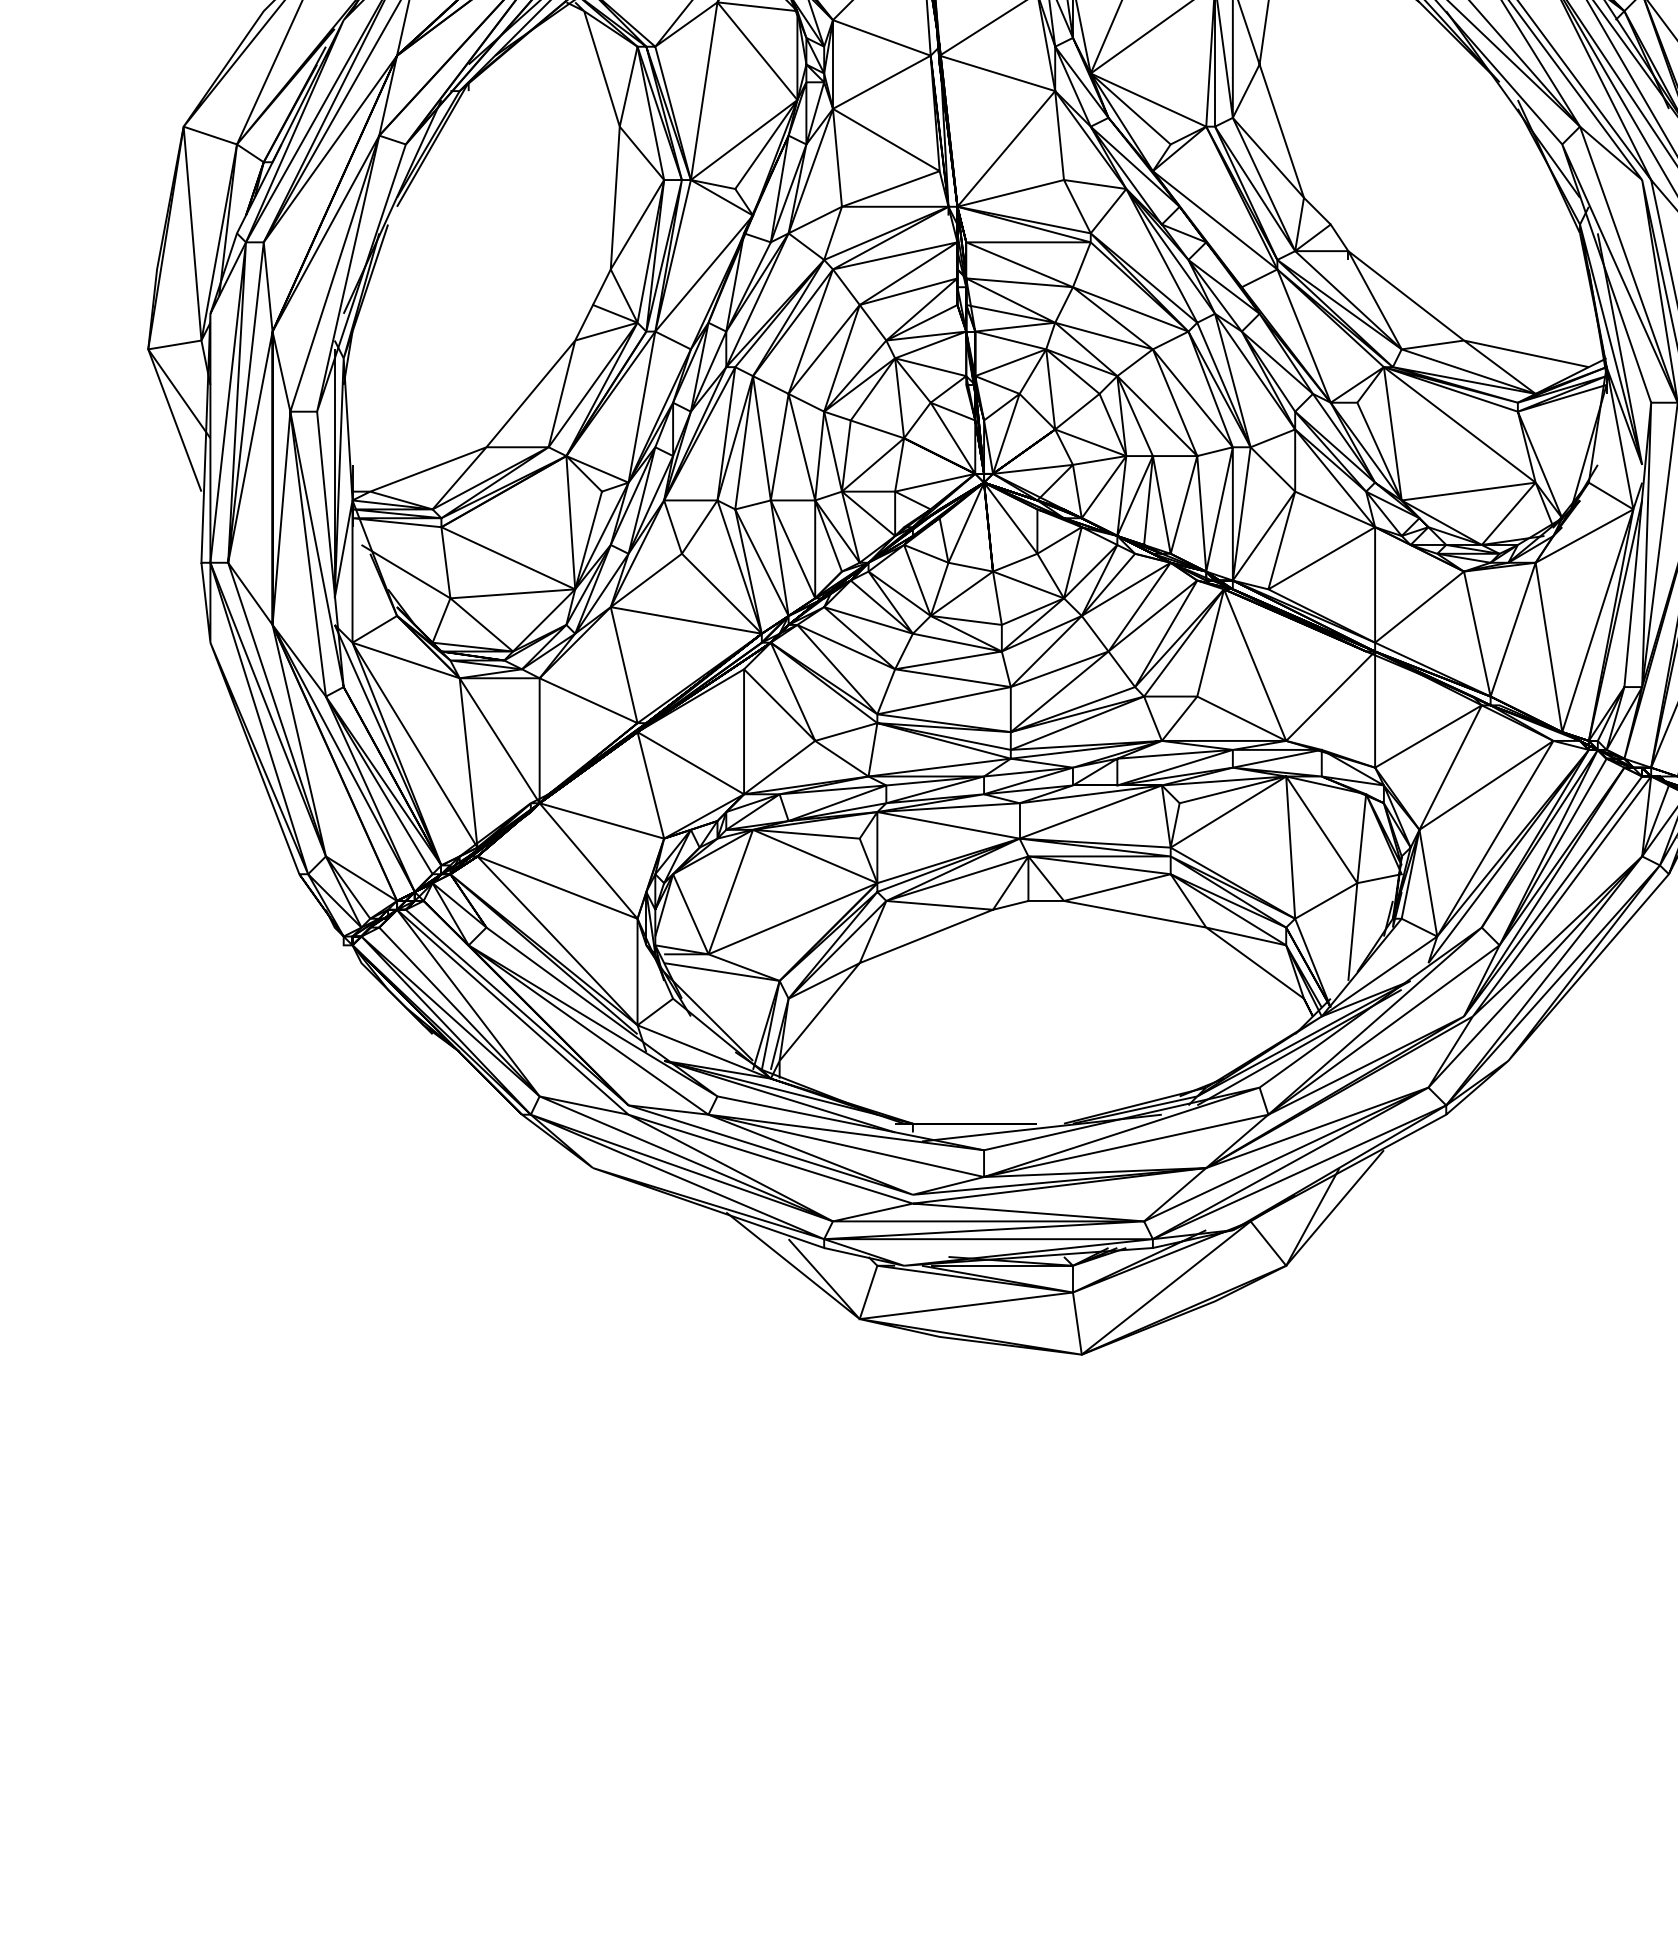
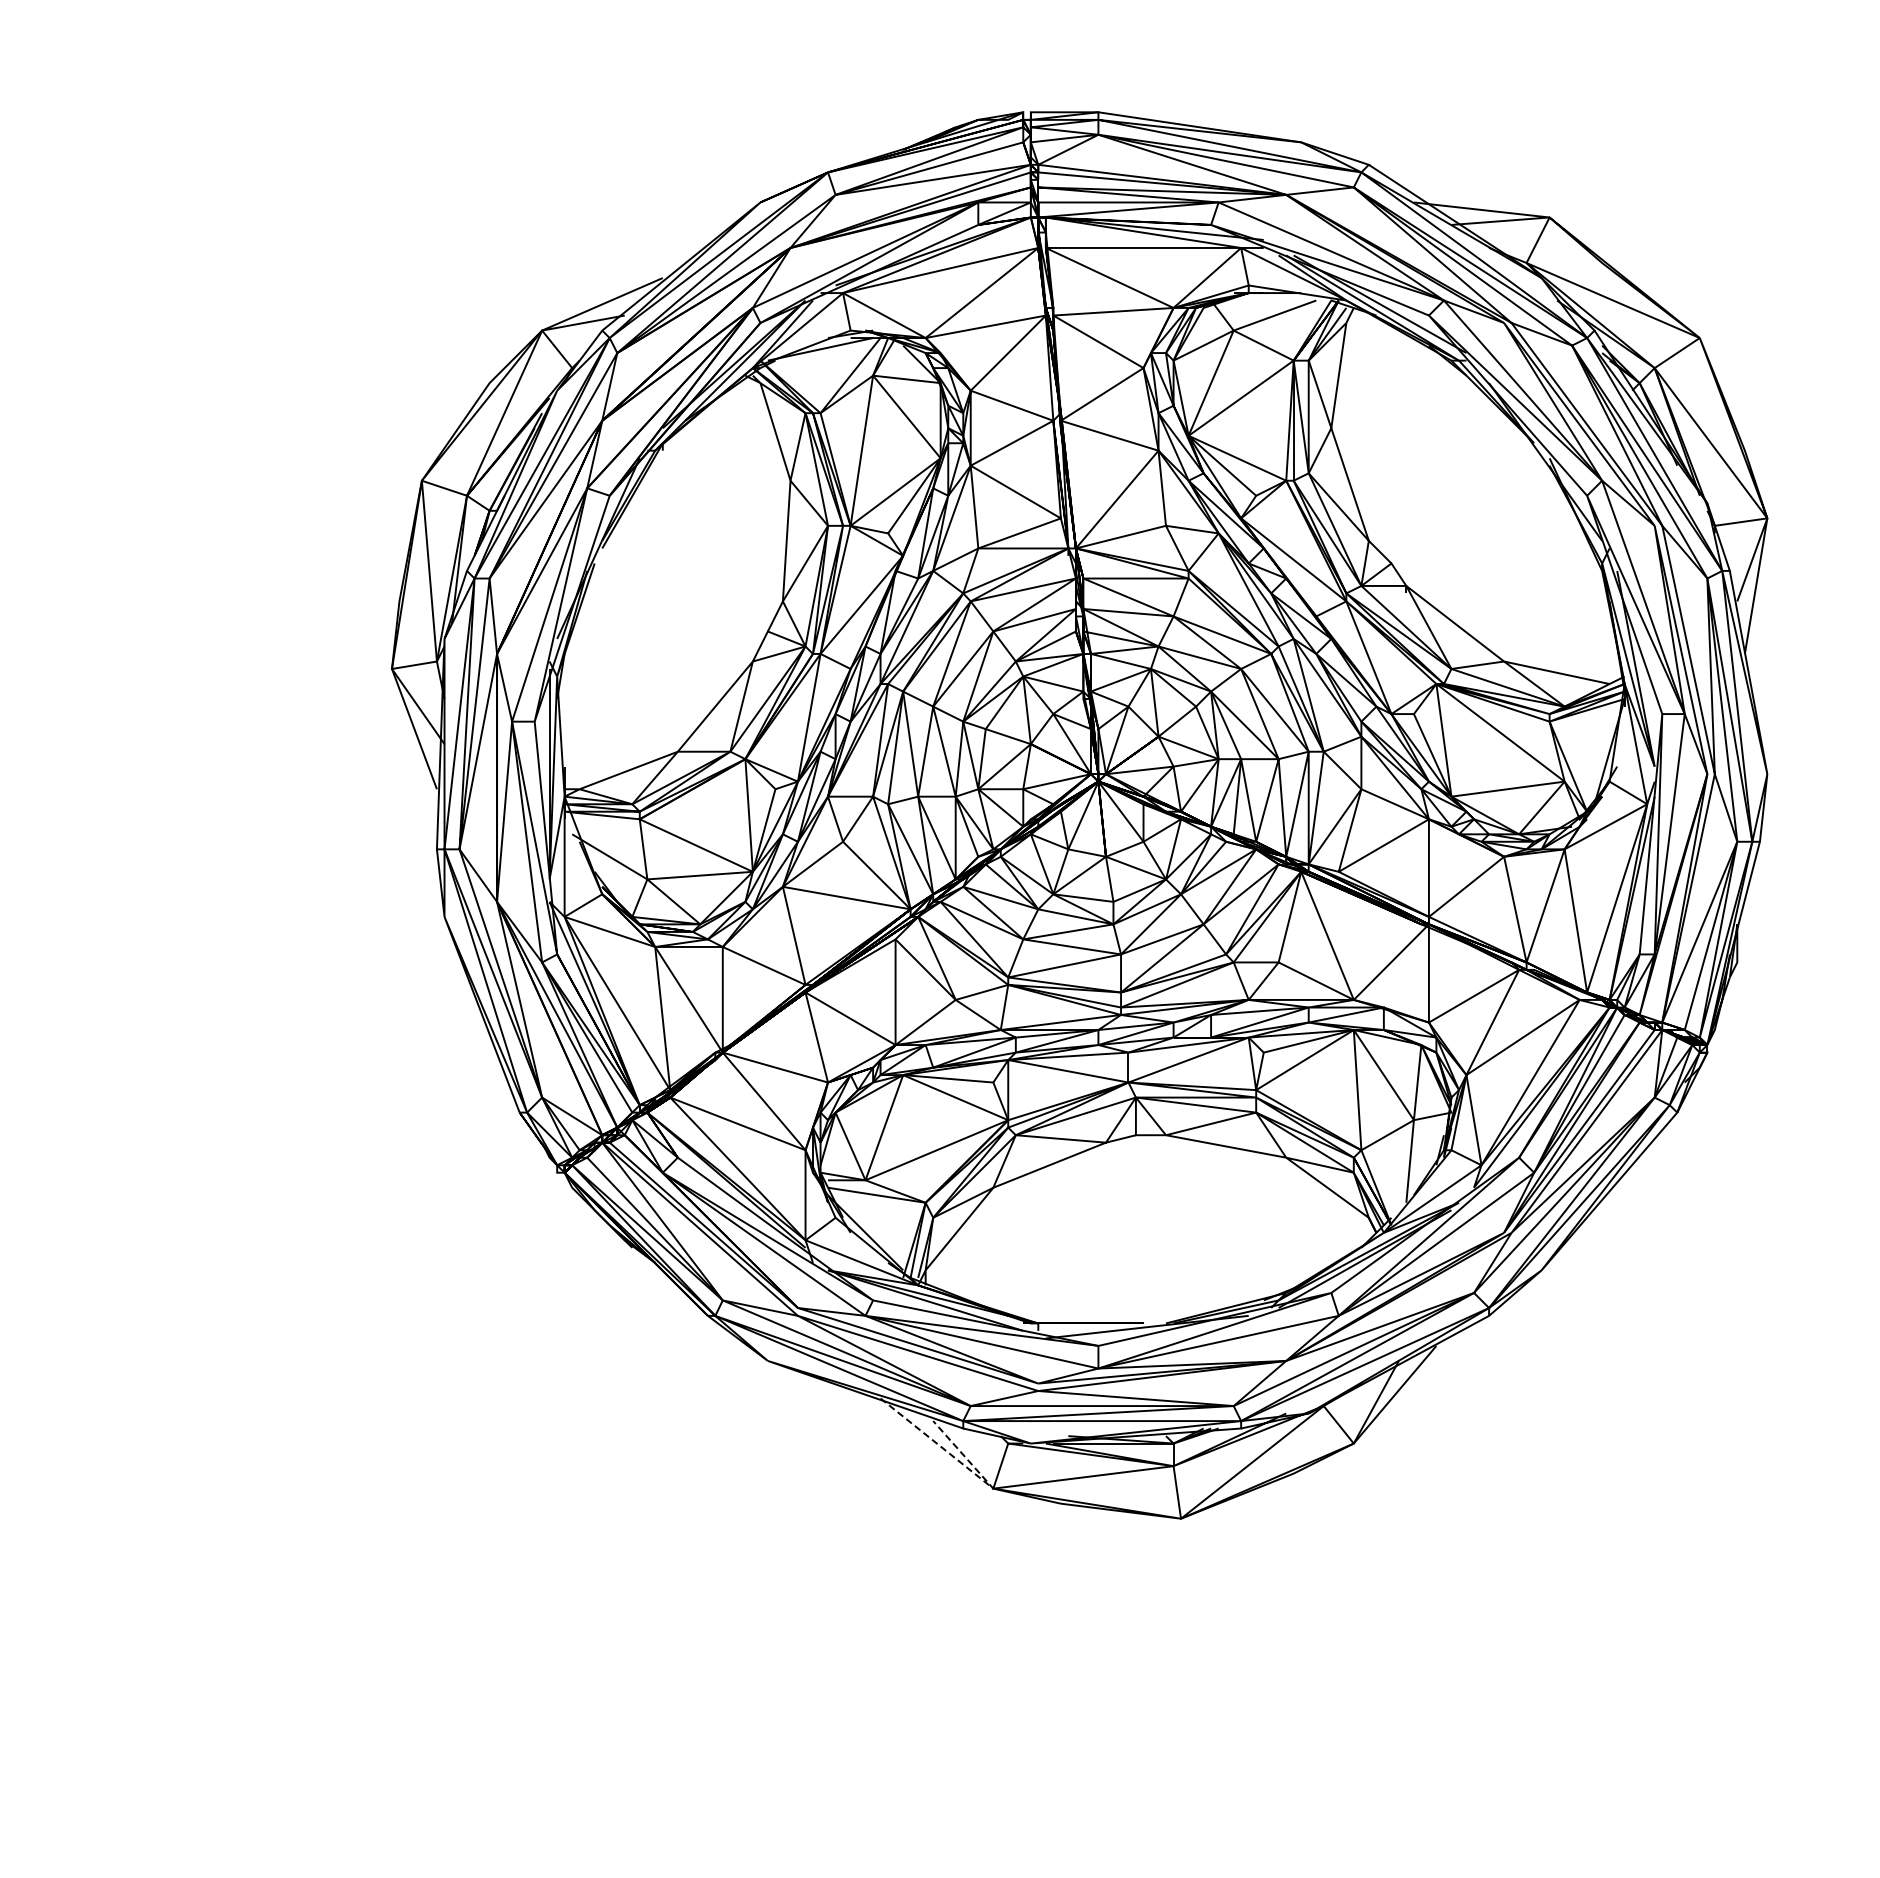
line: (836, 1300) -> (973, 1472), solid -> dashed

